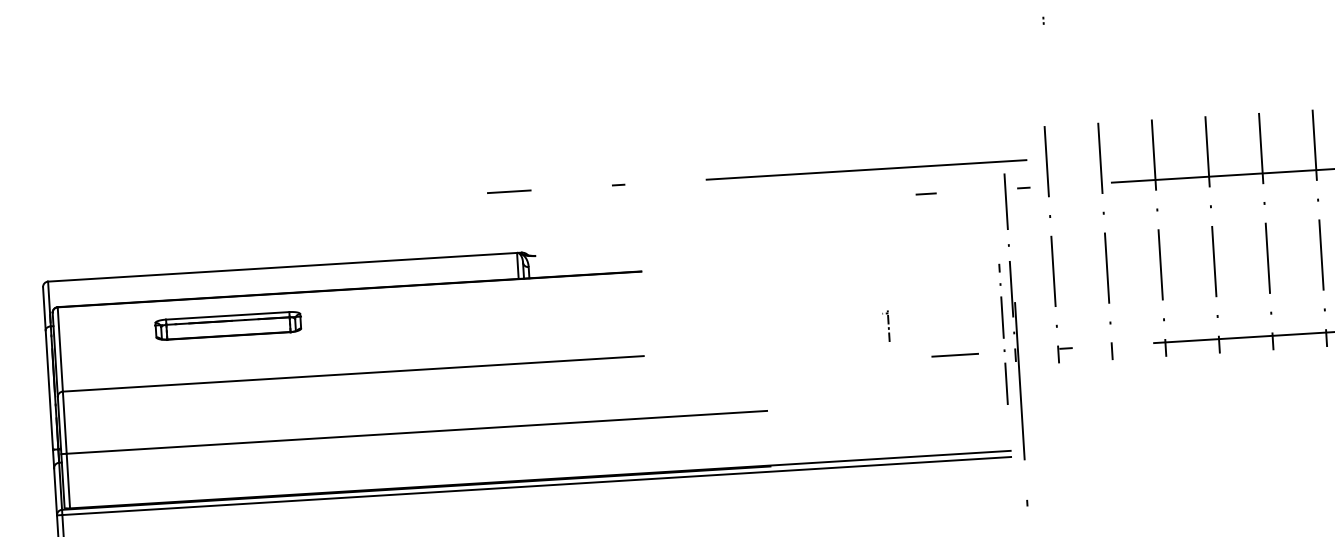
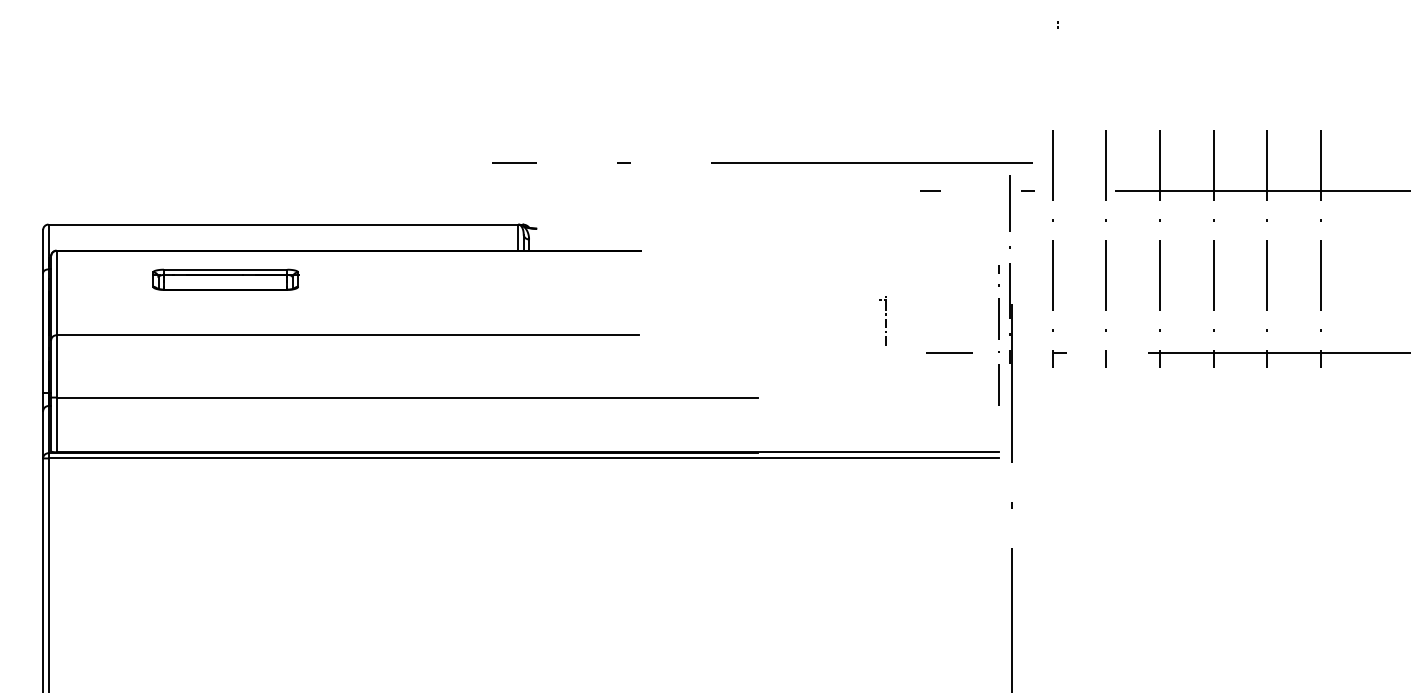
part: (886, 326) -> (882, 320), size x1.6

